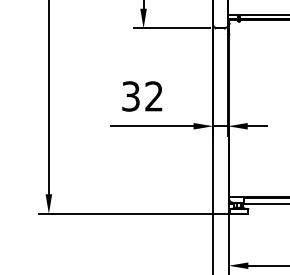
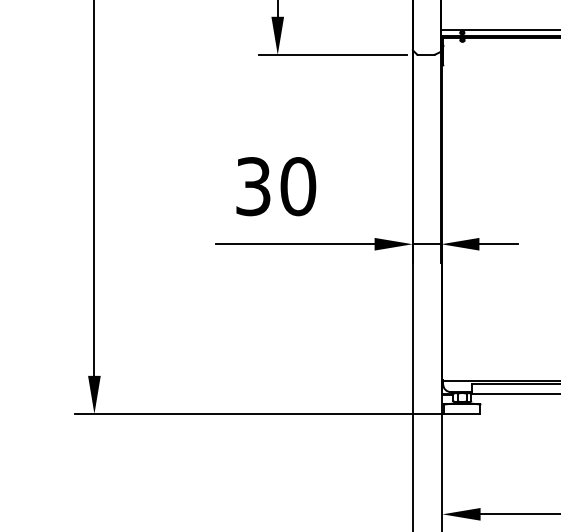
text: (154, 96) -> (298, 186), 32 -> 30

